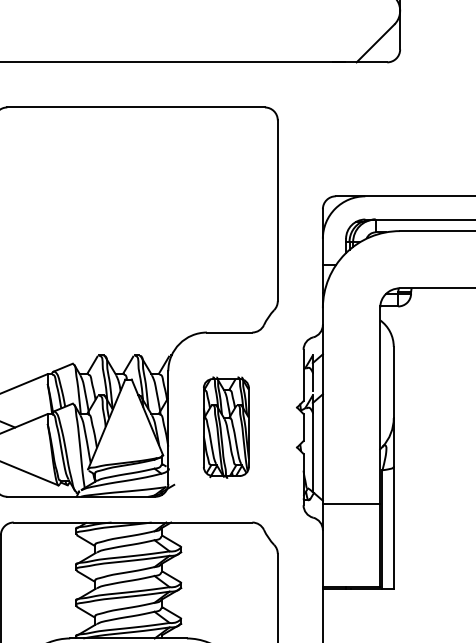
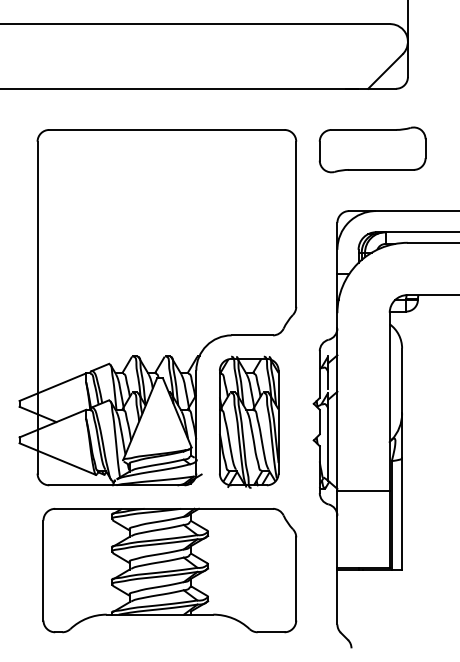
part: (361, 128) -> (372, 149), added
part: (226, 426) -> (249, 421), size x1.43

